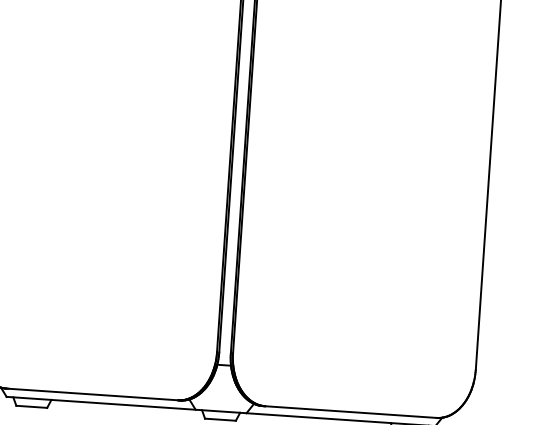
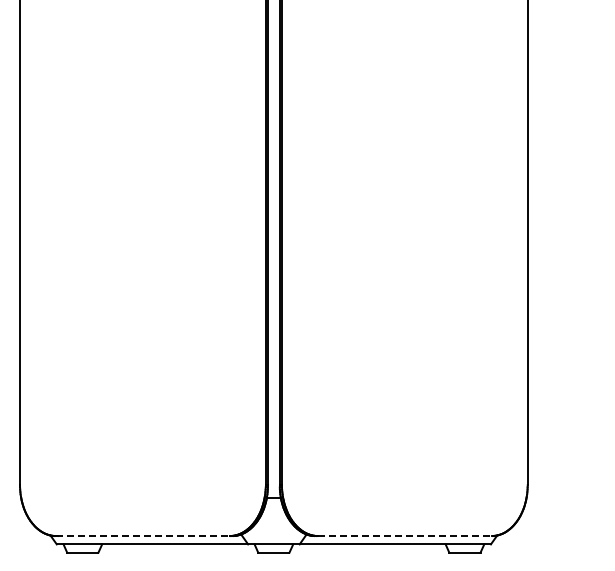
line: (91, 394) -> (142, 536), solid -> dashed
line: (350, 412) -> (404, 536), solid -> dashed

